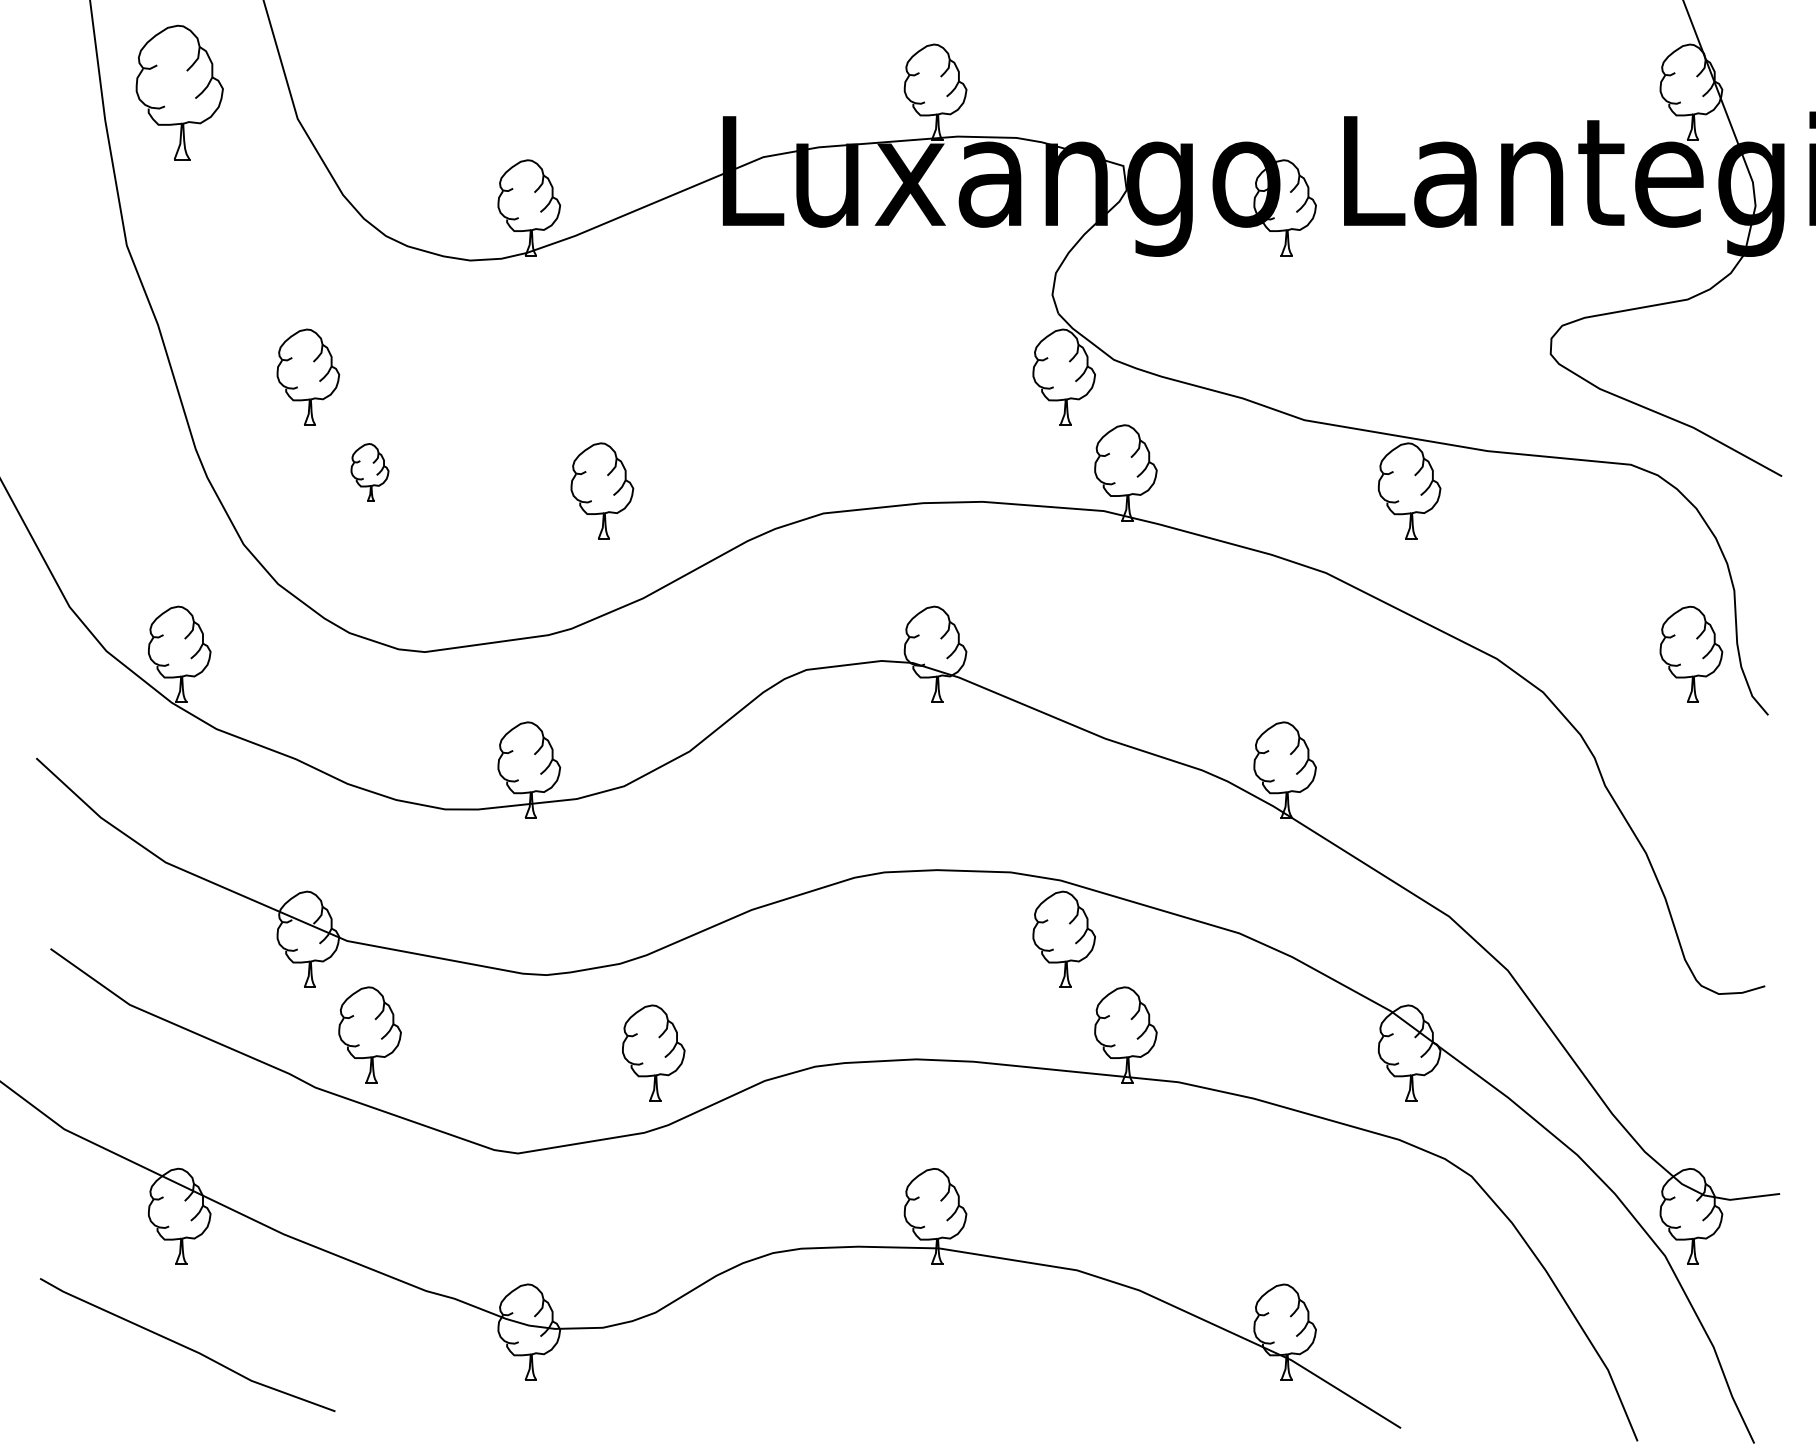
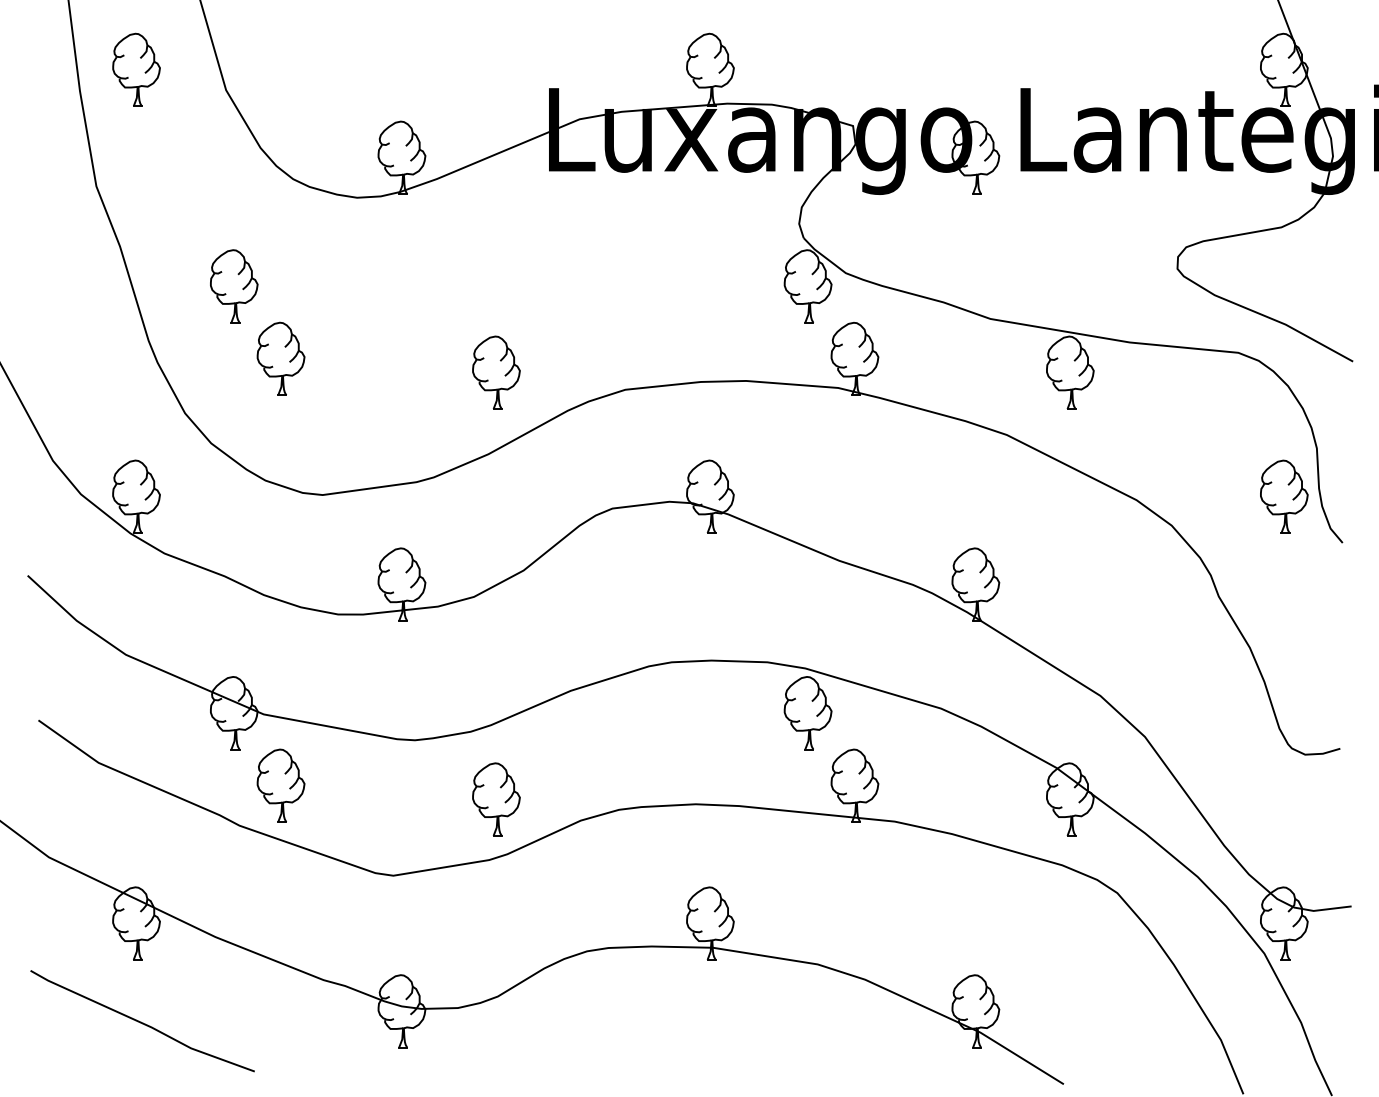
part: (179, 91) -> (136, 69), size x0.71
part: (369, 472) -> (280, 358), size x1.67
part: (602, 490) -> (496, 372), moved

